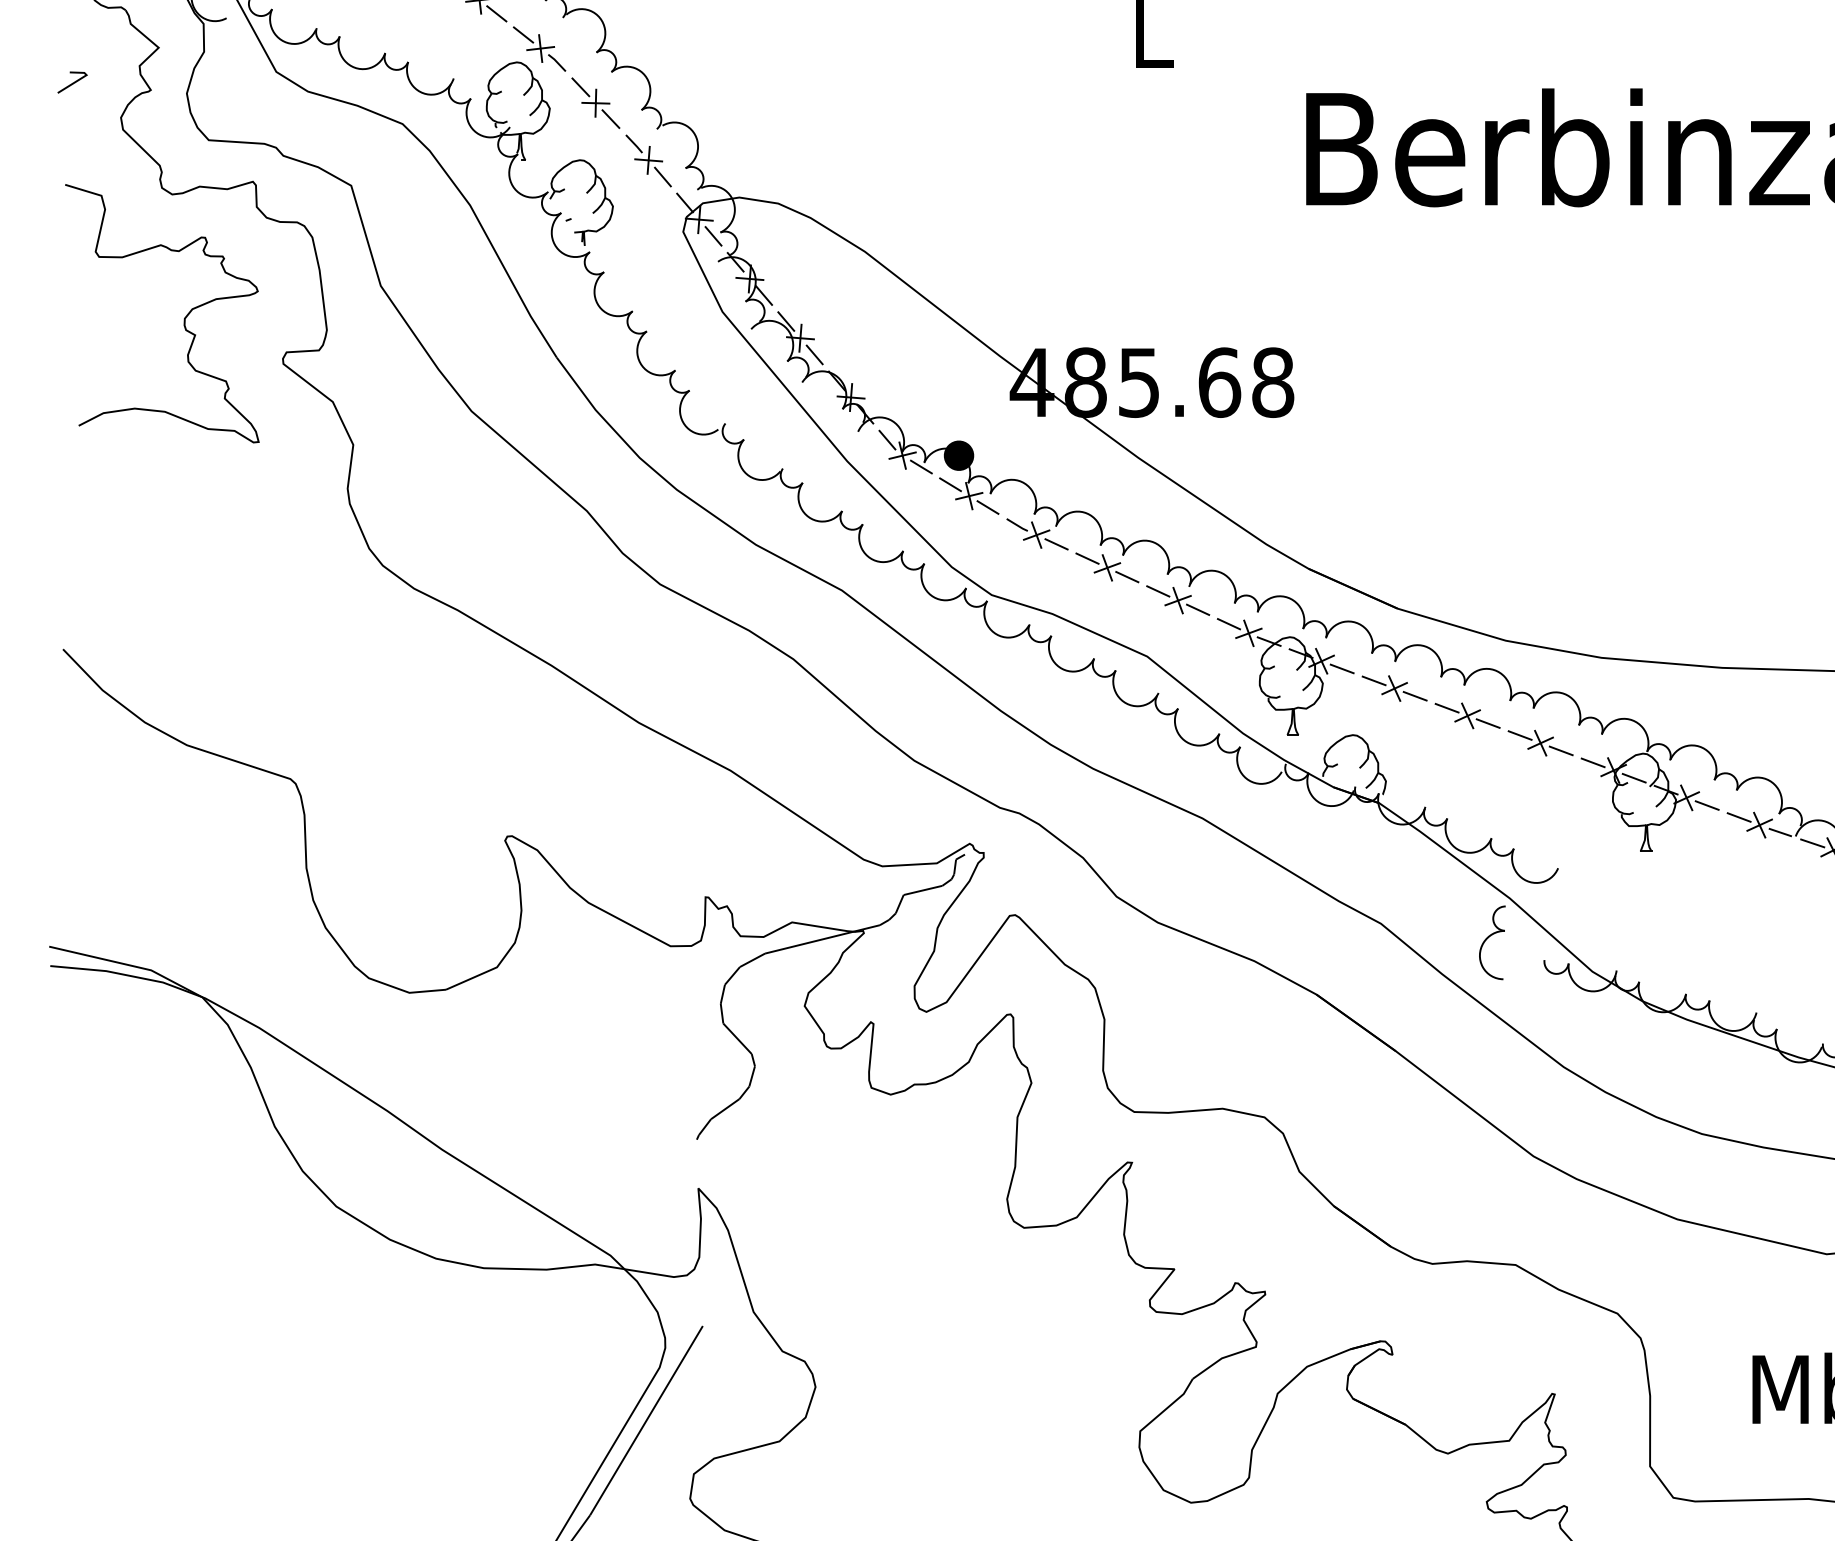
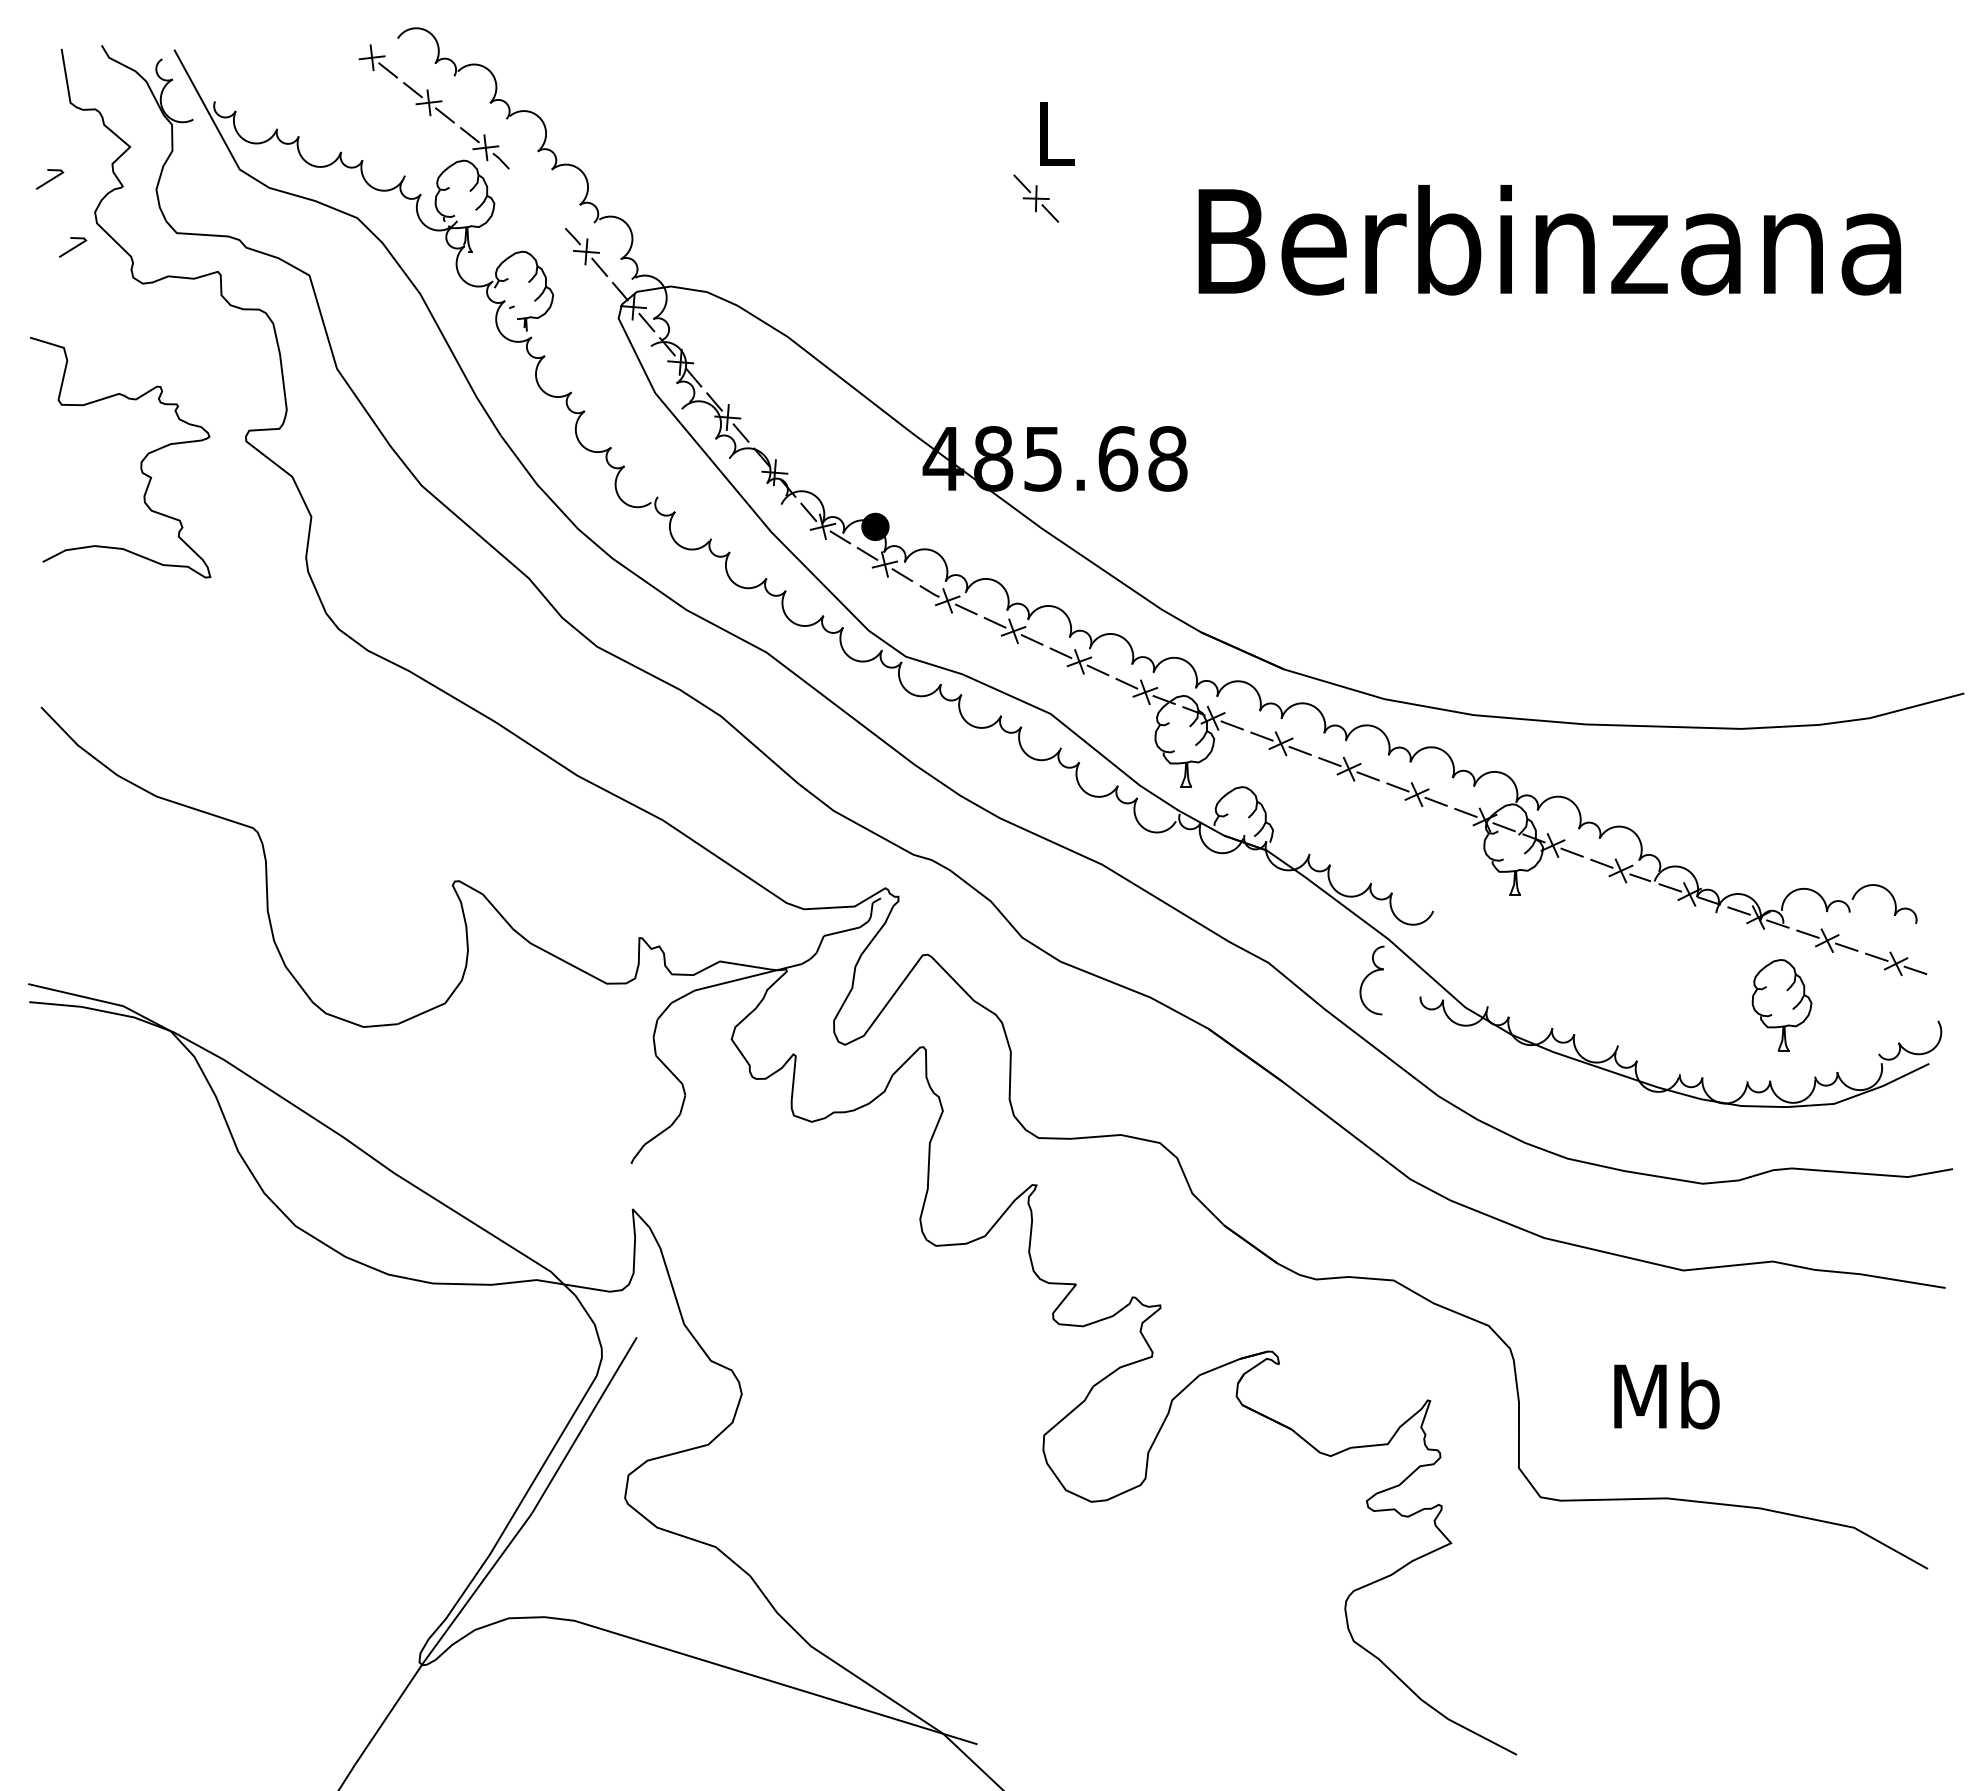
part: (596, 103) -> (1036, 198), moved
line: (97, 155) -> (73, 247), added
curve: (183, 317) -> (140, 461), moved

